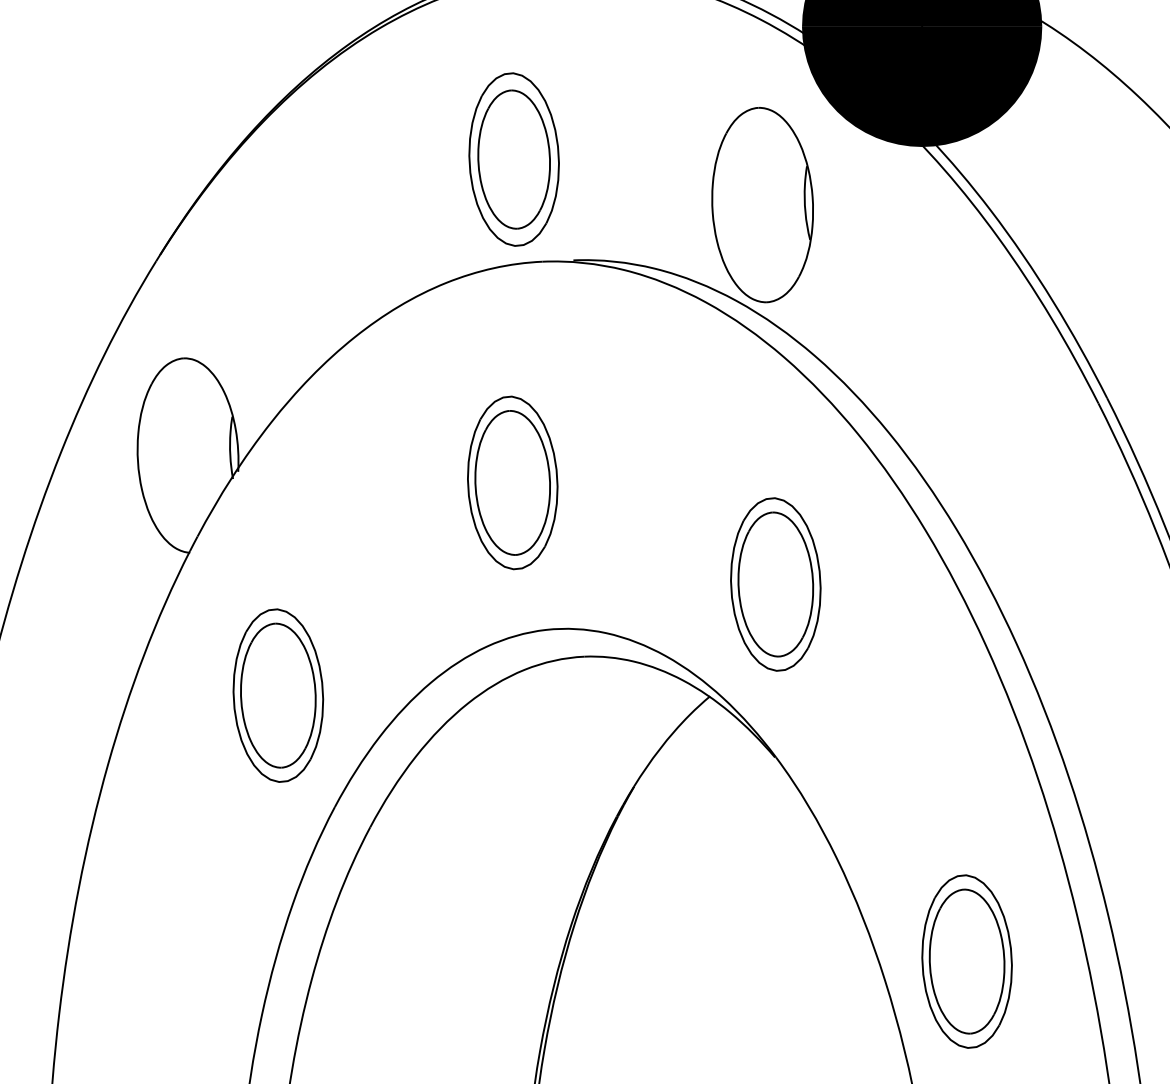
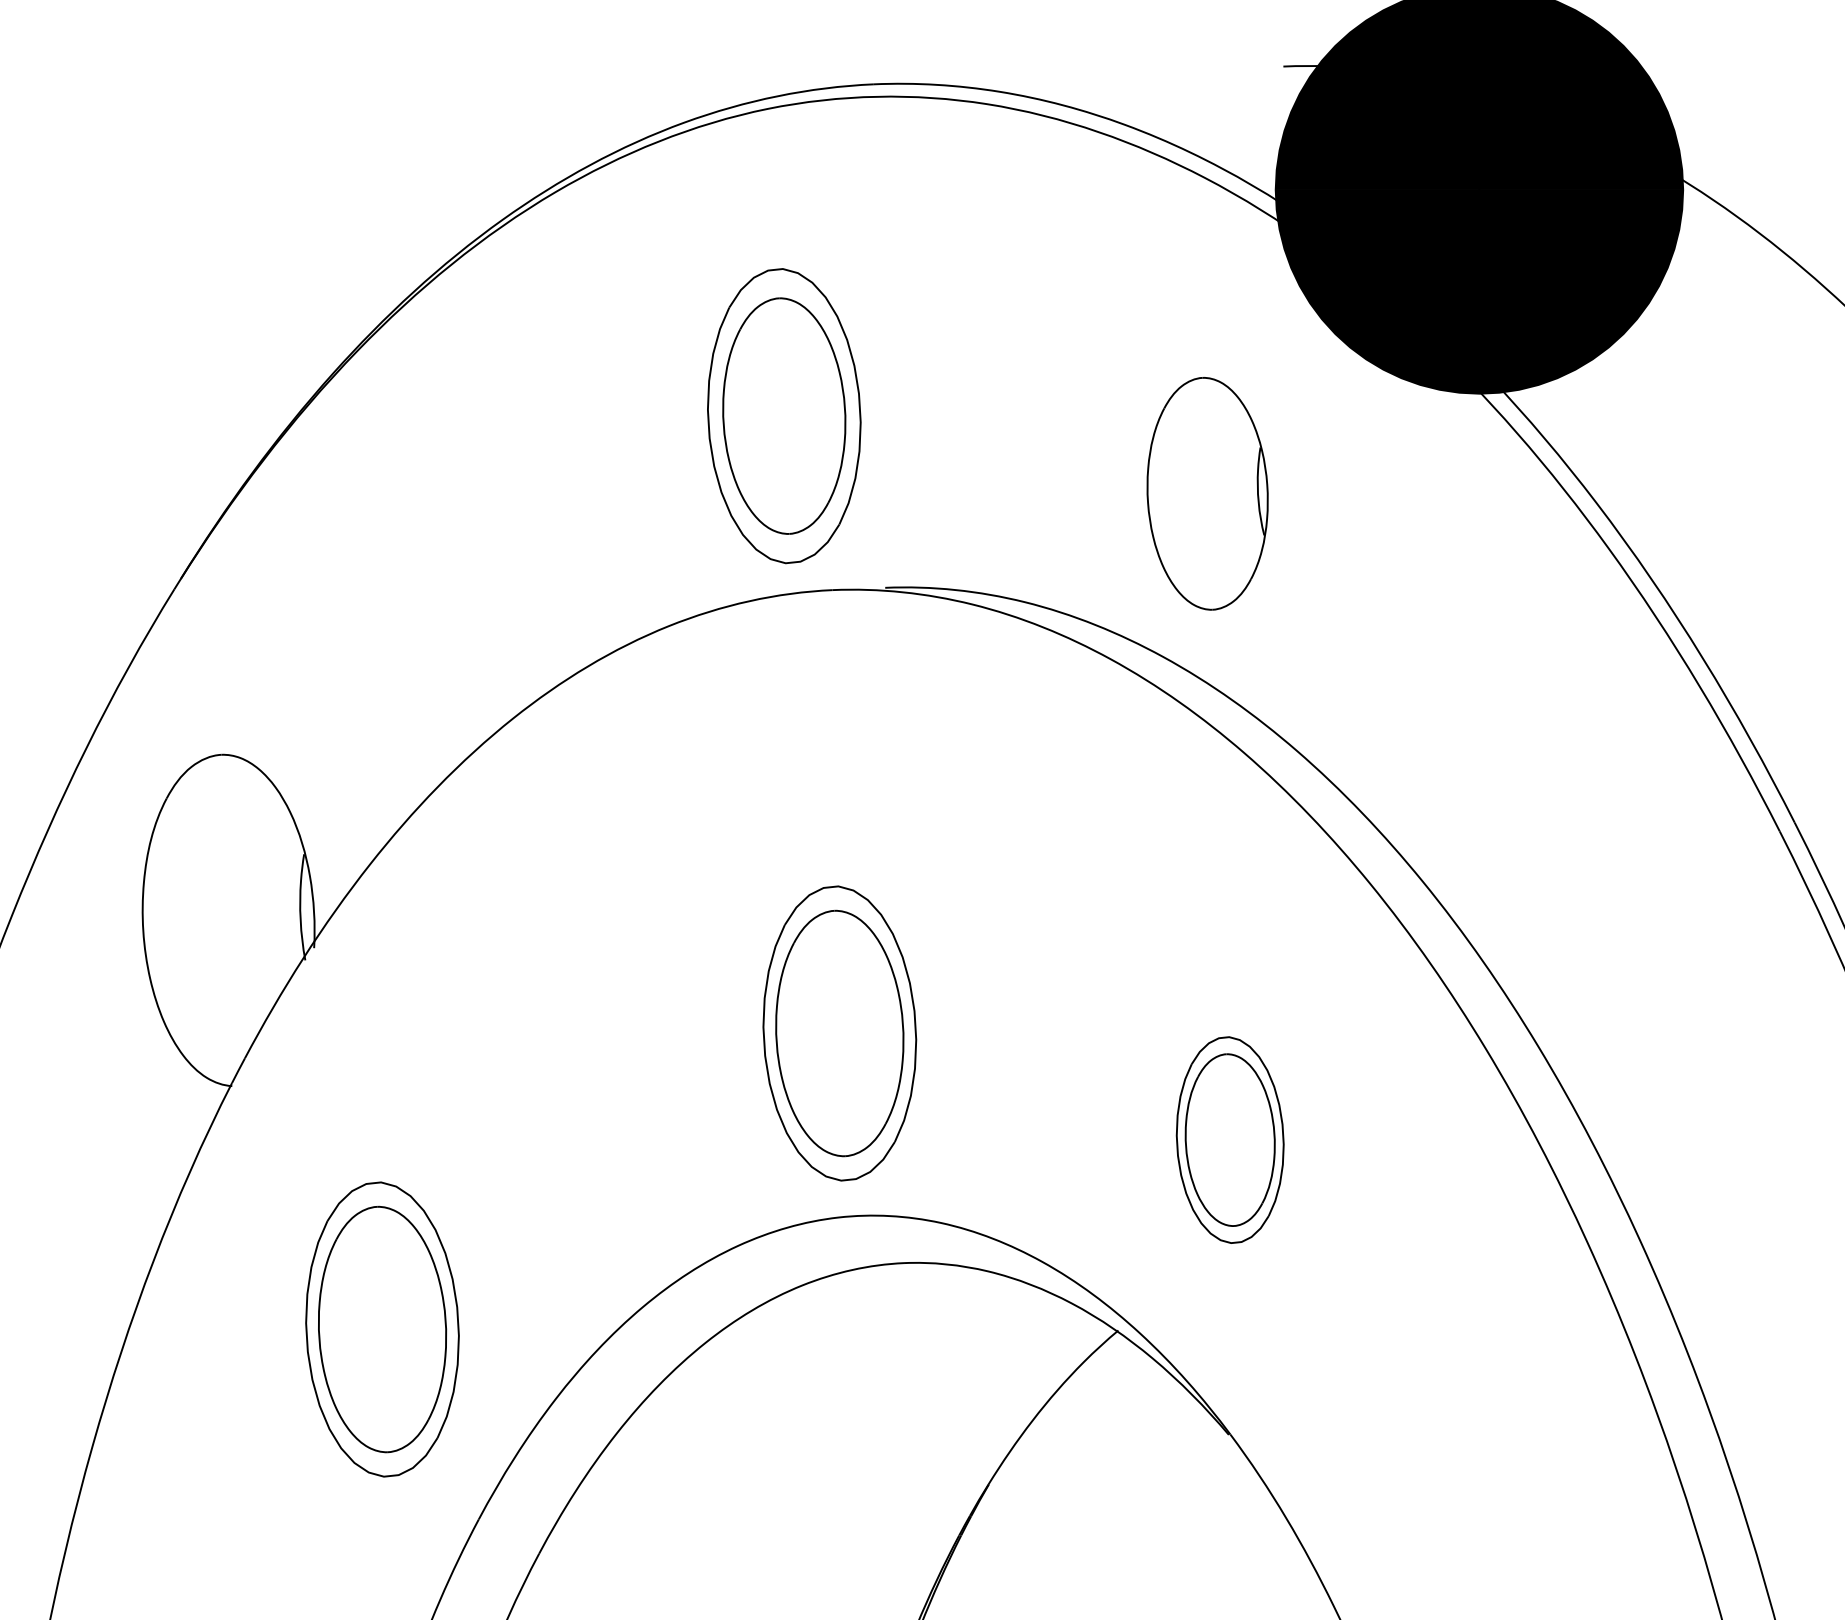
part: (762, 205) -> (1207, 494), size x0.7
part: (512, 482) -> (839, 1032), moved
part: (775, 584) -> (1229, 1140), size x0.7

